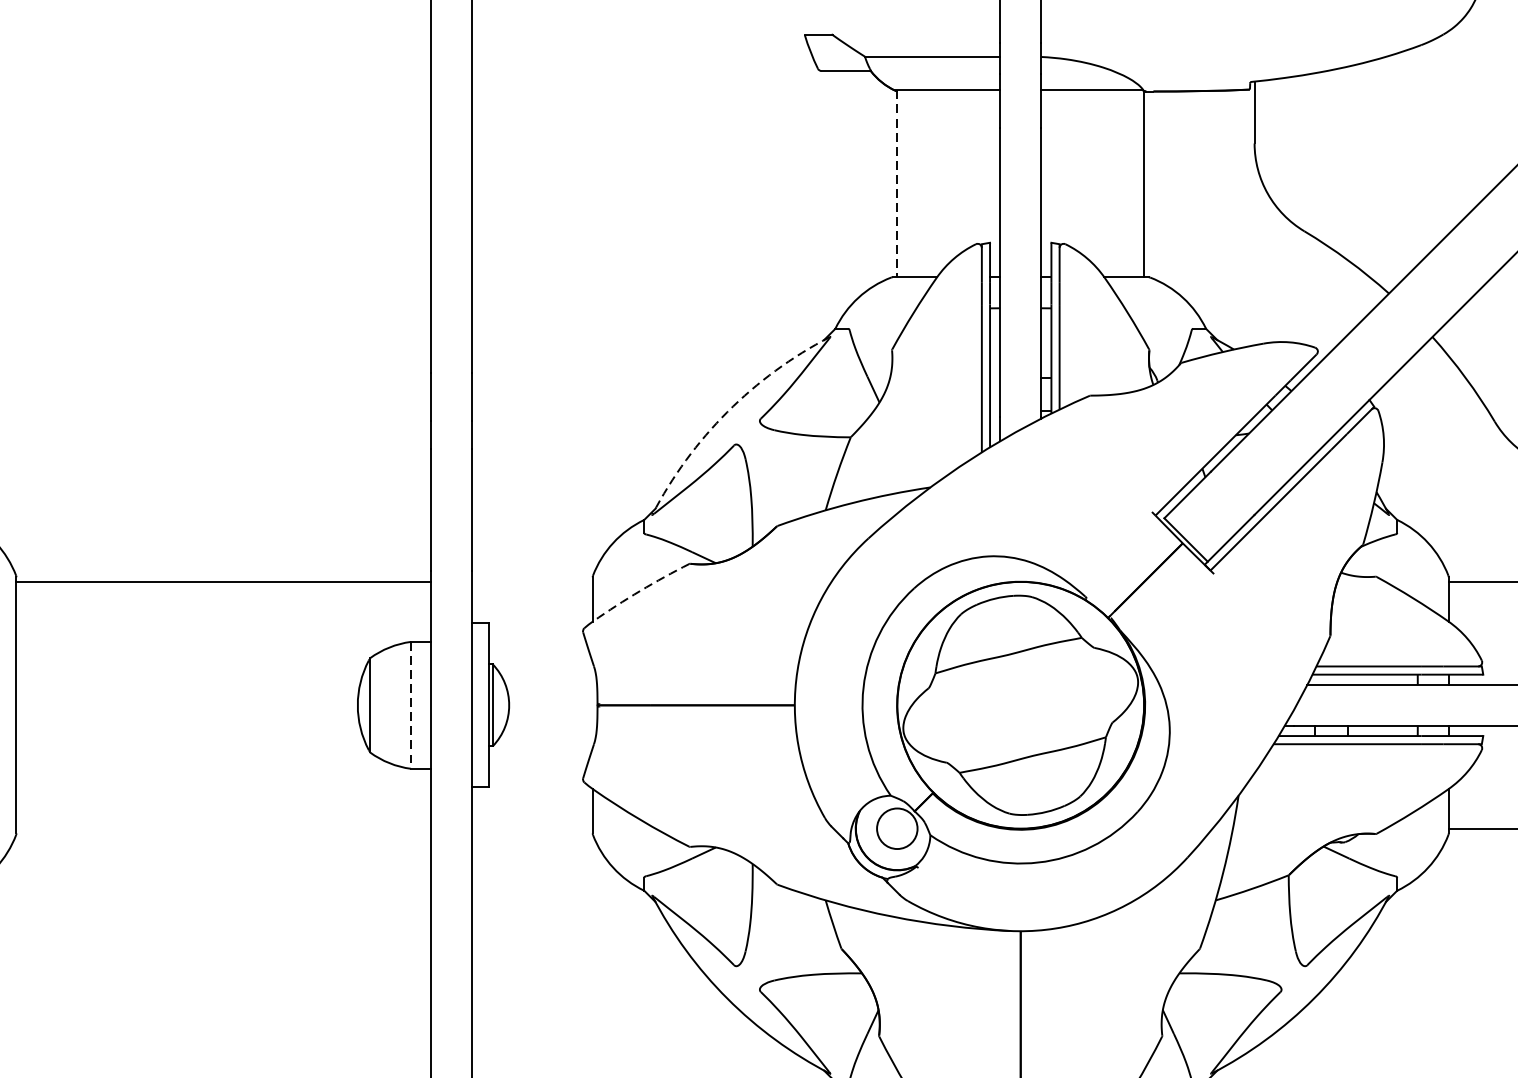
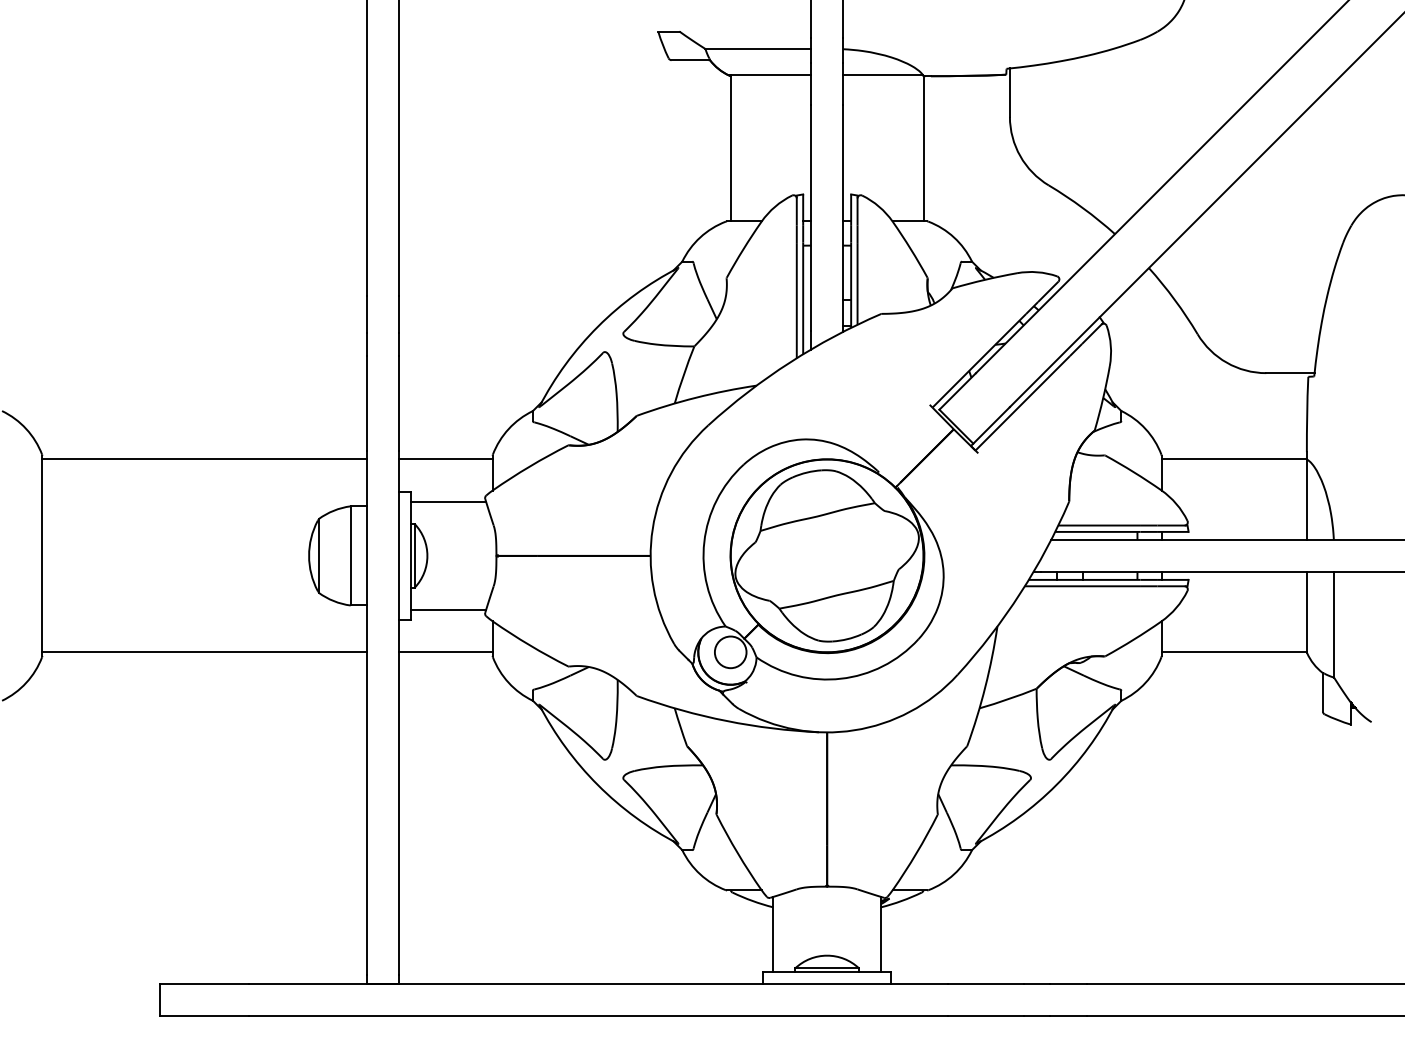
line: (897, 184) -> (730, 148), dashed -> solid
arc: (726, 411) -> (597, 326), dashed -> solid
line: (532, 581) -> (445, 459), added
arc: (639, 590) -> (529, 466), dashed -> solid
line: (536, 636) -> (448, 502), added
line: (410, 704) -> (350, 555), dashed -> solid
line: (536, 773) -> (448, 609), added
line: (223, 828) -> (204, 652), added
line: (532, 828) -> (445, 652), added

